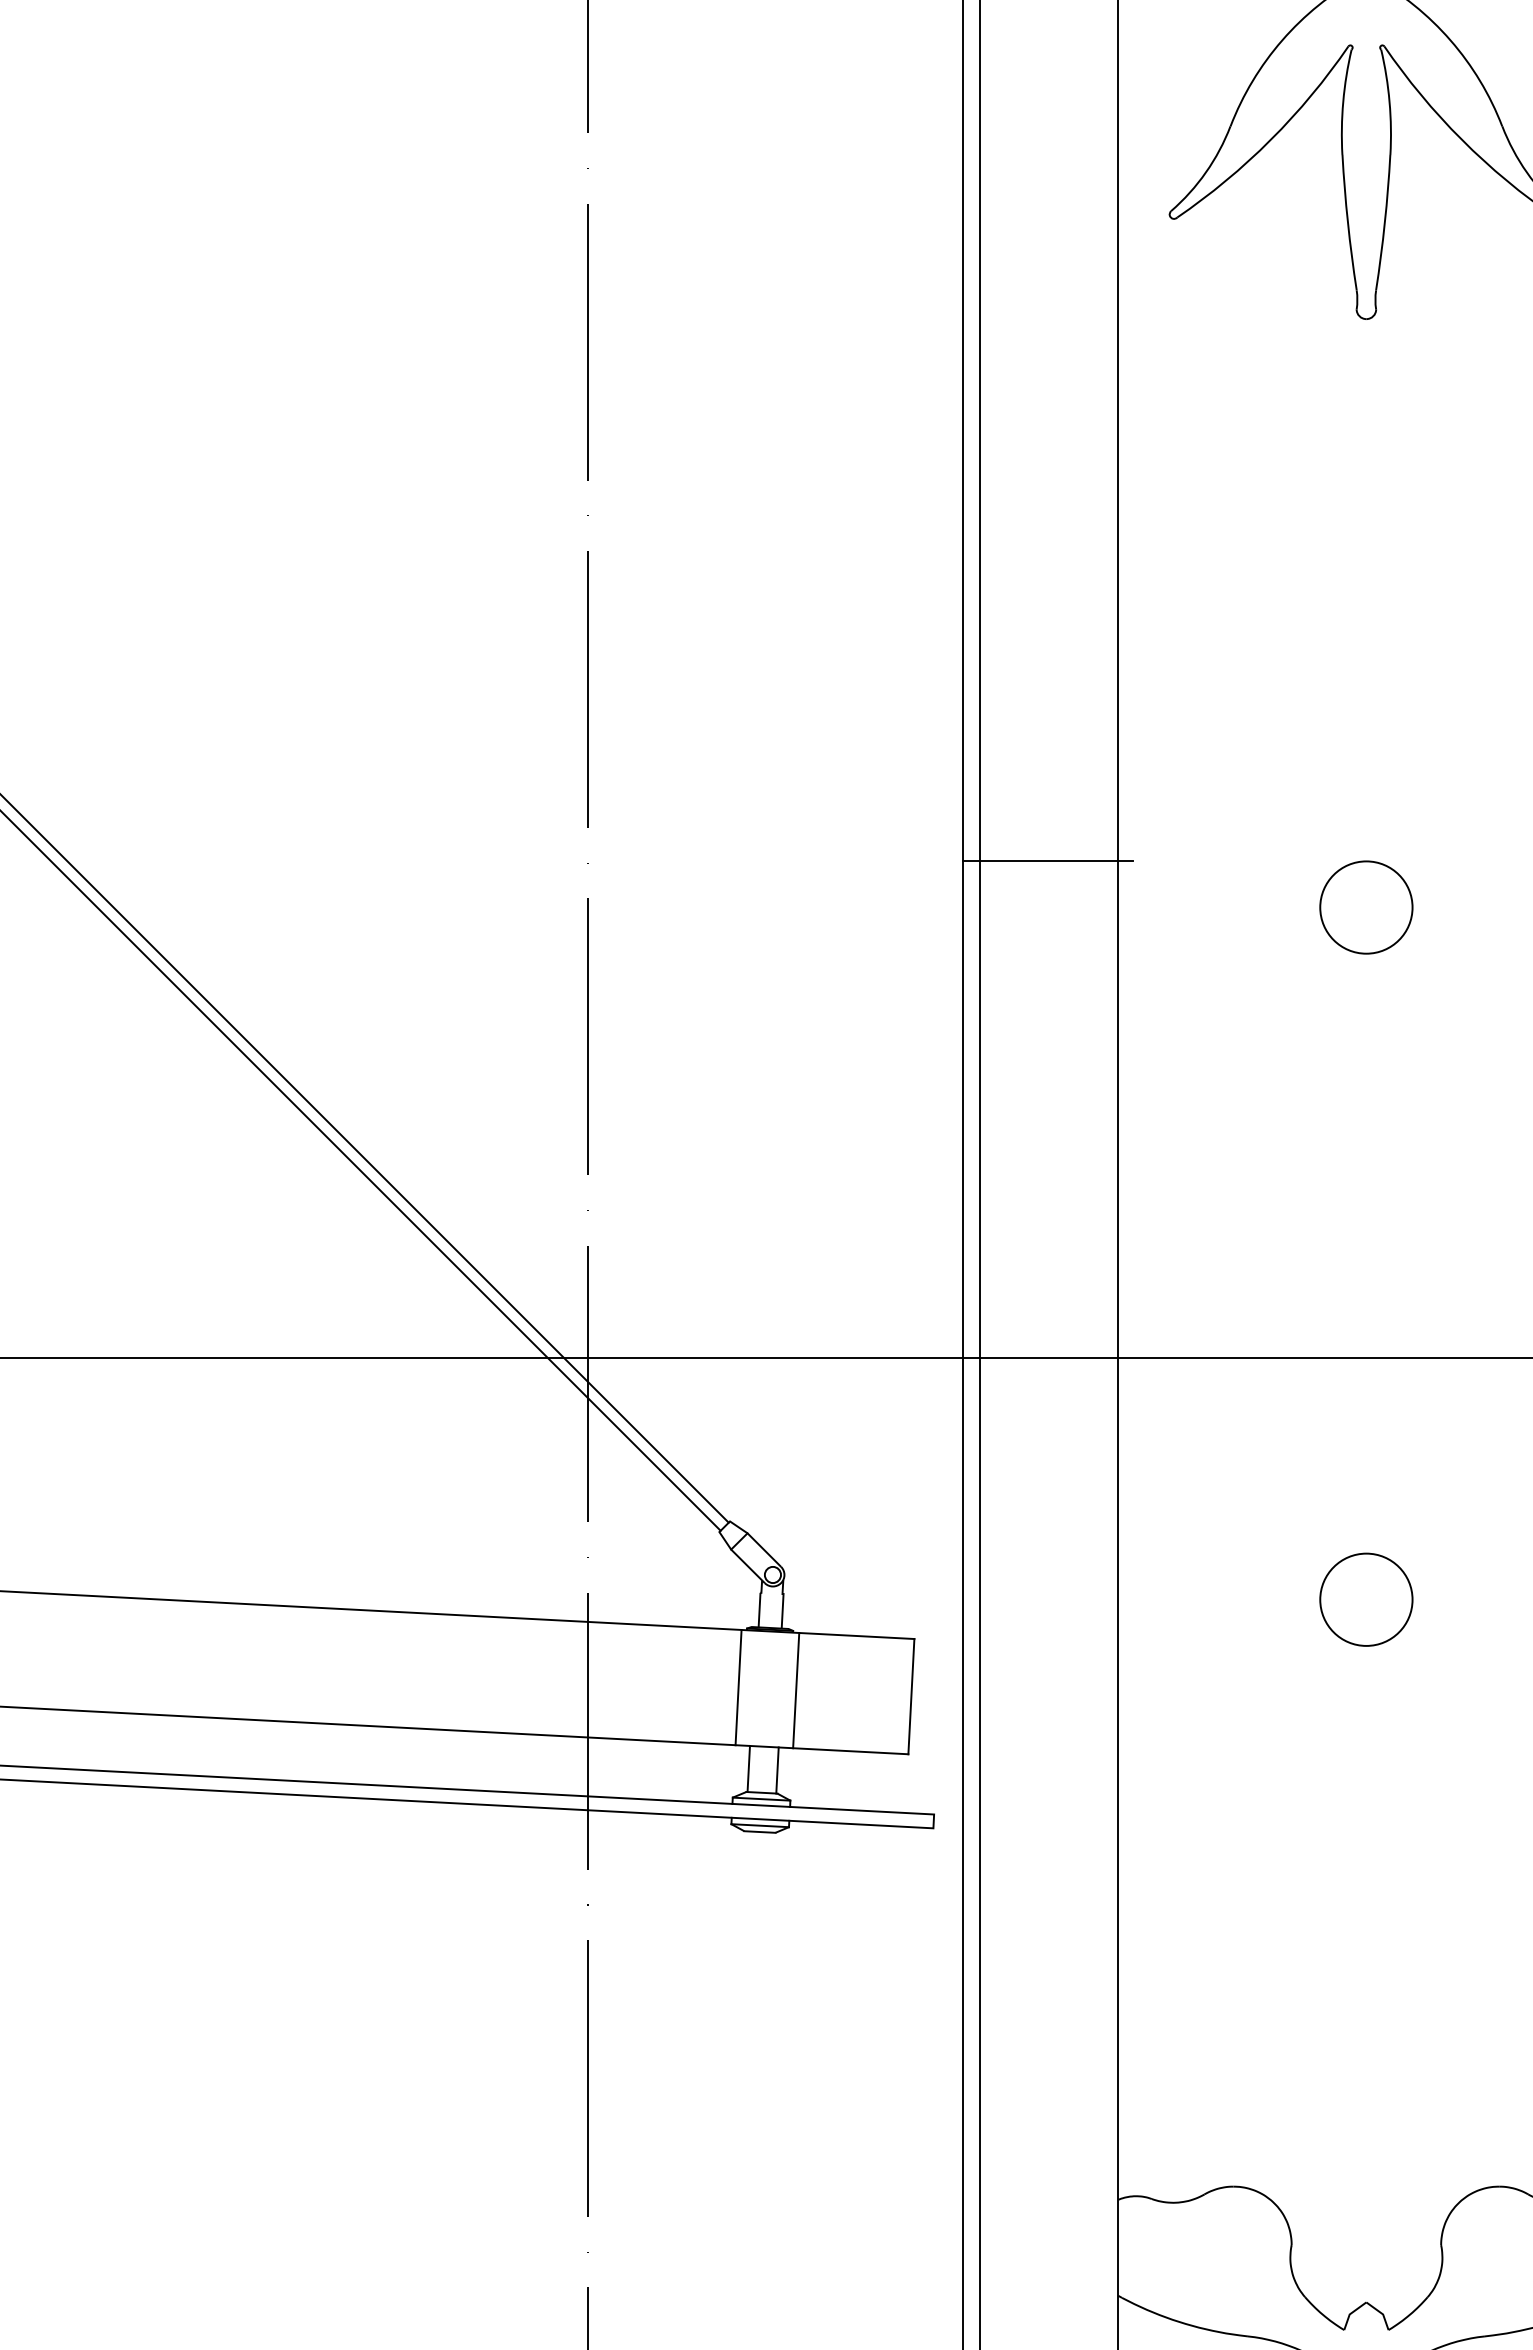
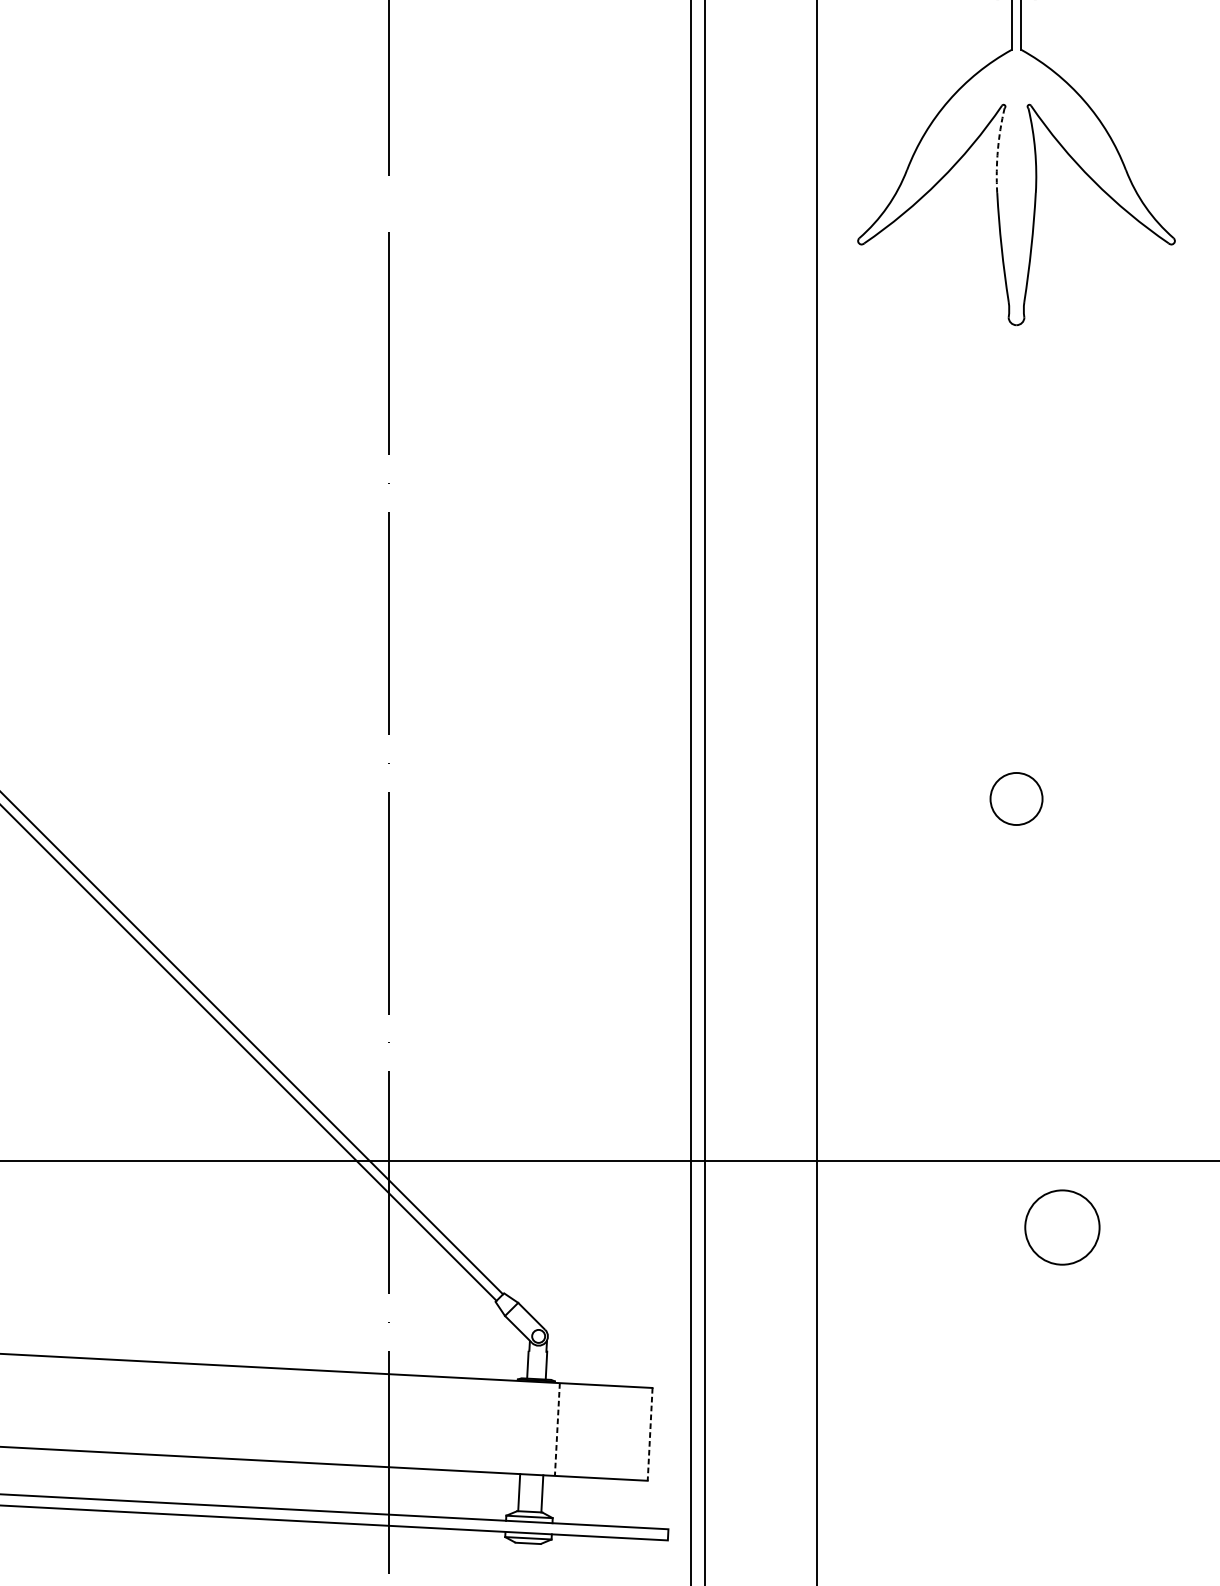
arc: (1343, 101) -> (998, 149), solid -> dashed
line: (1047, 861) -> (759, 761), removed
circle: (1366, 907) -> (1016, 798), size x0.7
circle: (1366, 1599) -> (1062, 1227), moved
line: (738, 1687) -> (510, 1427), removed
line: (796, 1690) -> (557, 1429), solid -> dashed
line: (911, 1696) -> (650, 1434), solid -> dashed

